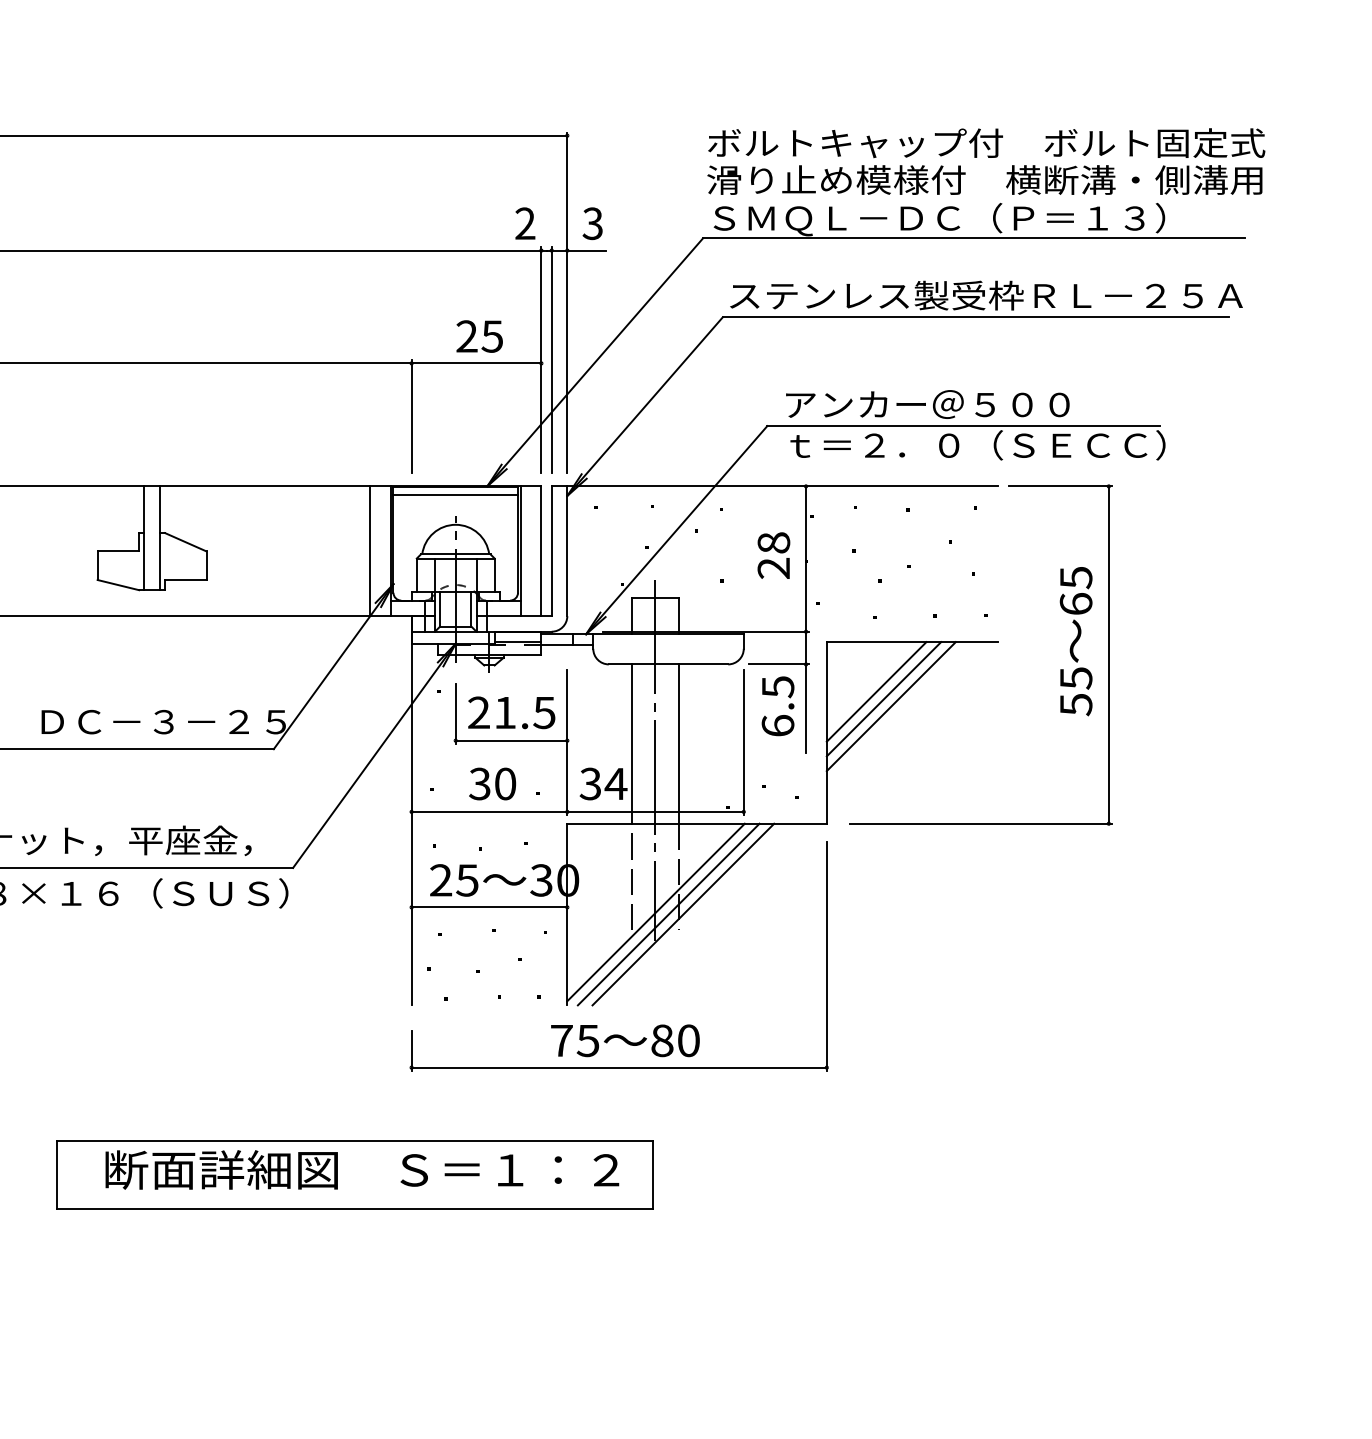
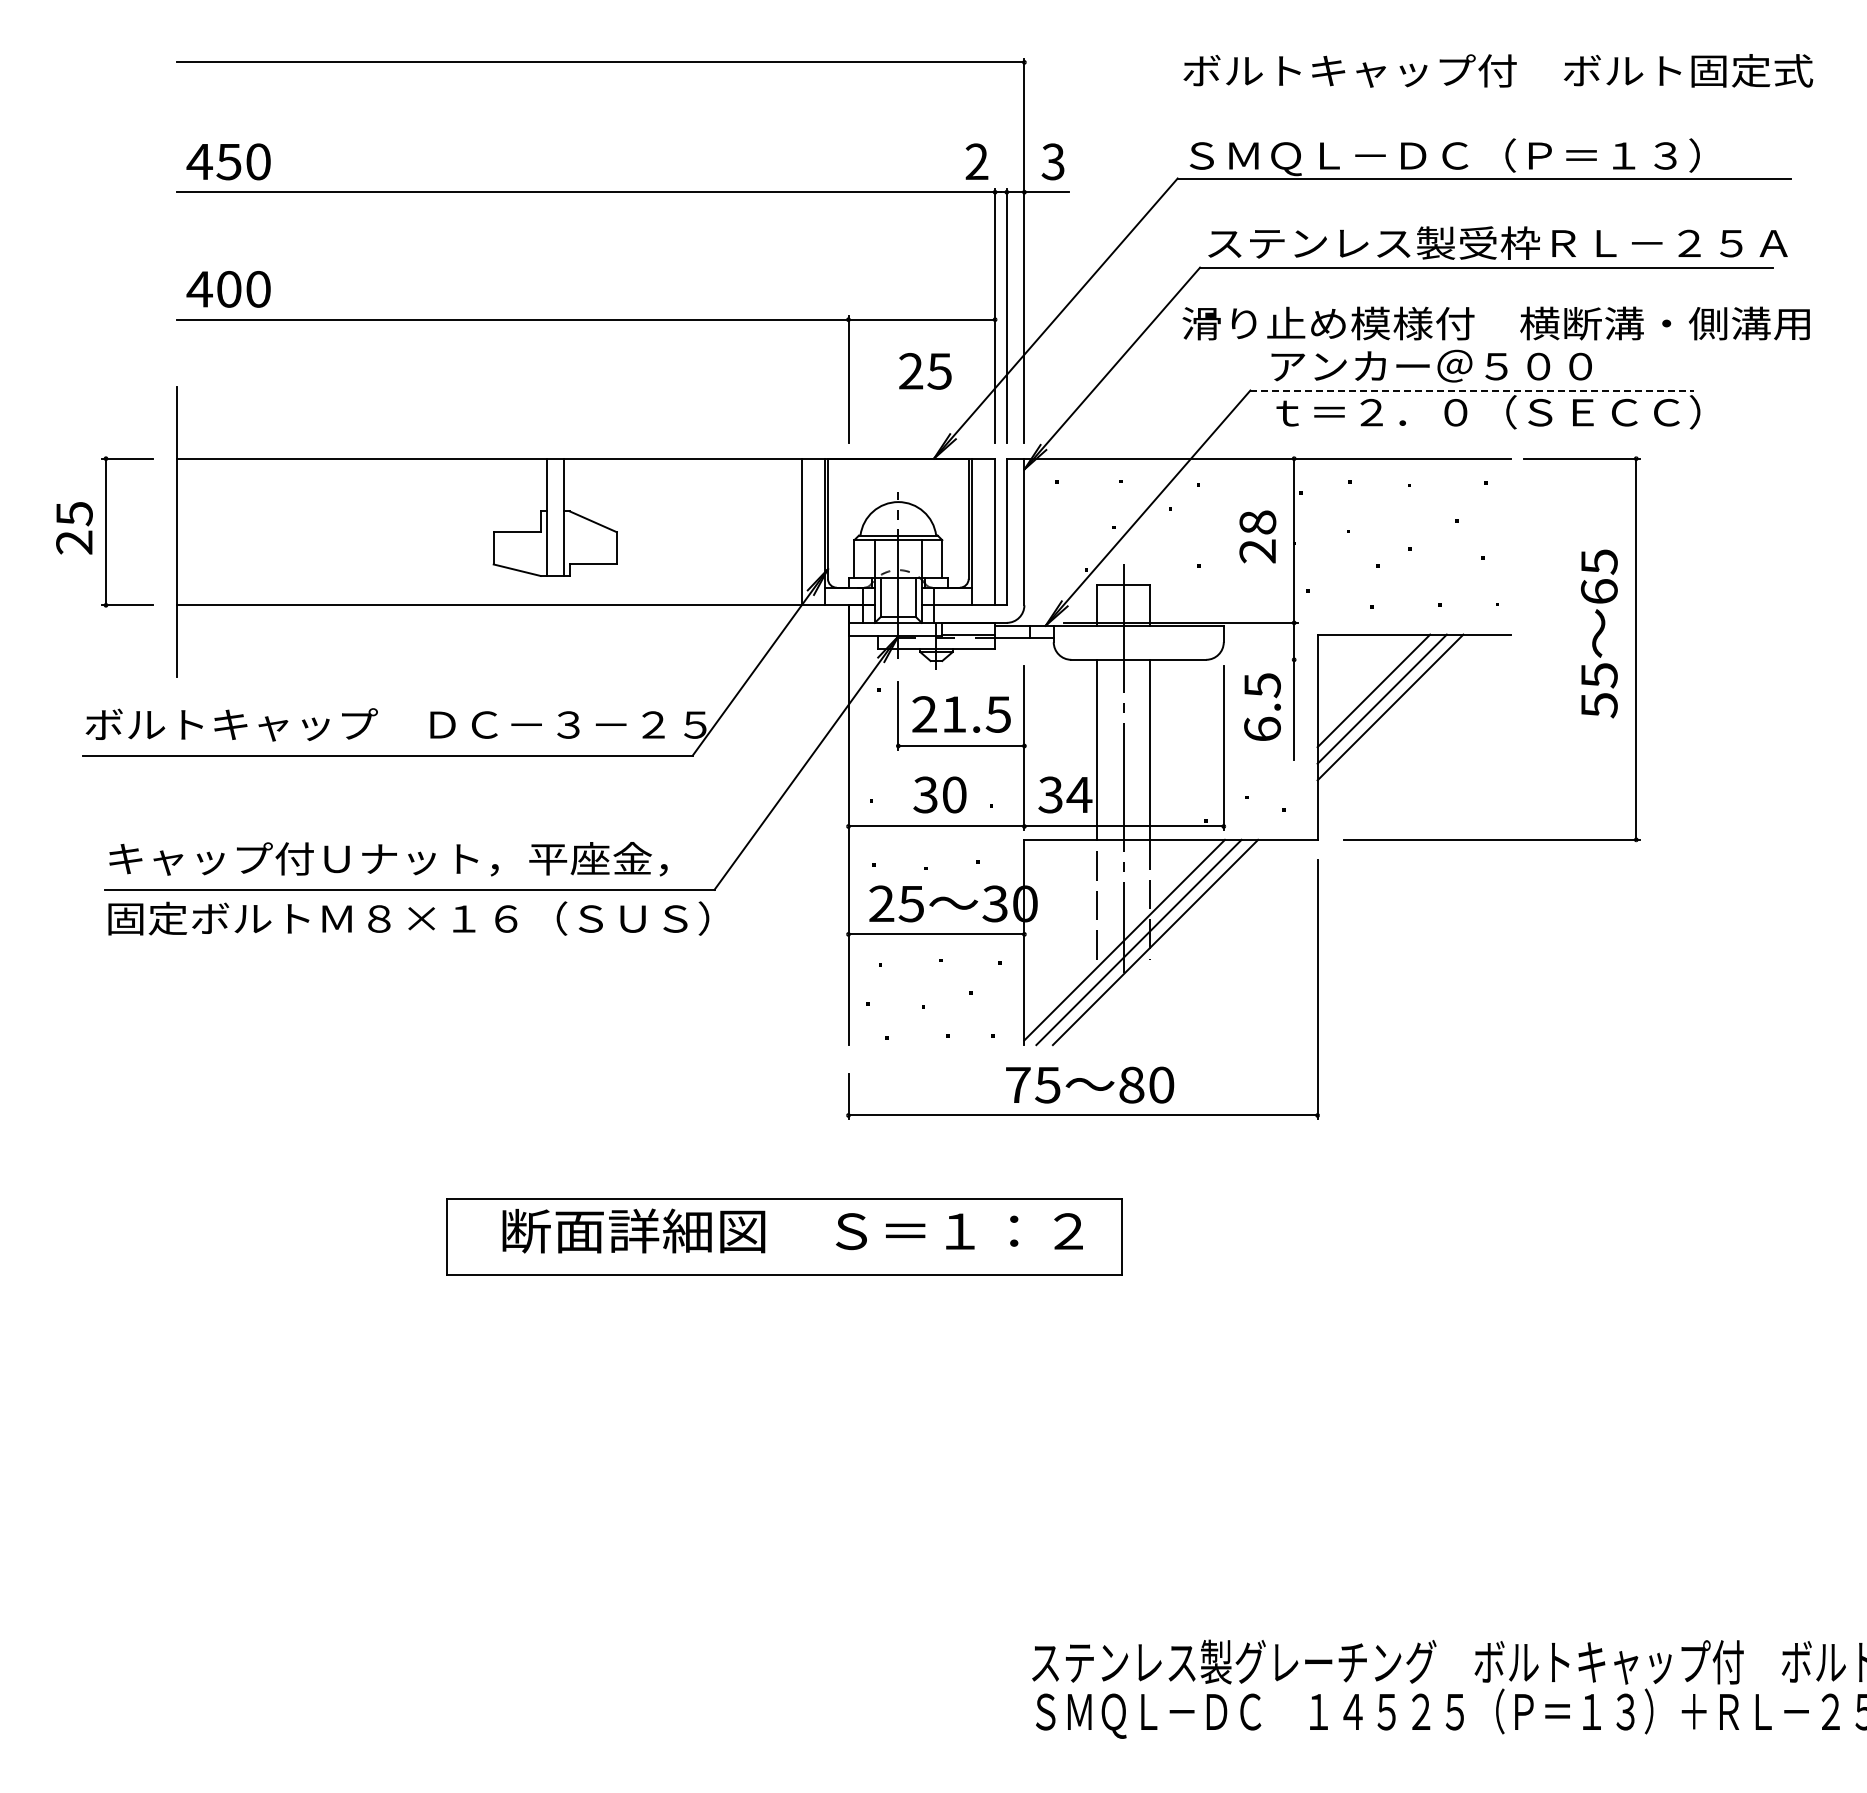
text: (984, 180) -> (1495, 323), moved
text: (479, 336) -> (925, 371), moved
line: (963, 426) -> (1472, 390), solid -> dashed
line: (455, 495) -> (897, 468), removed
line: (778, 664) -> (1263, 659), removed

